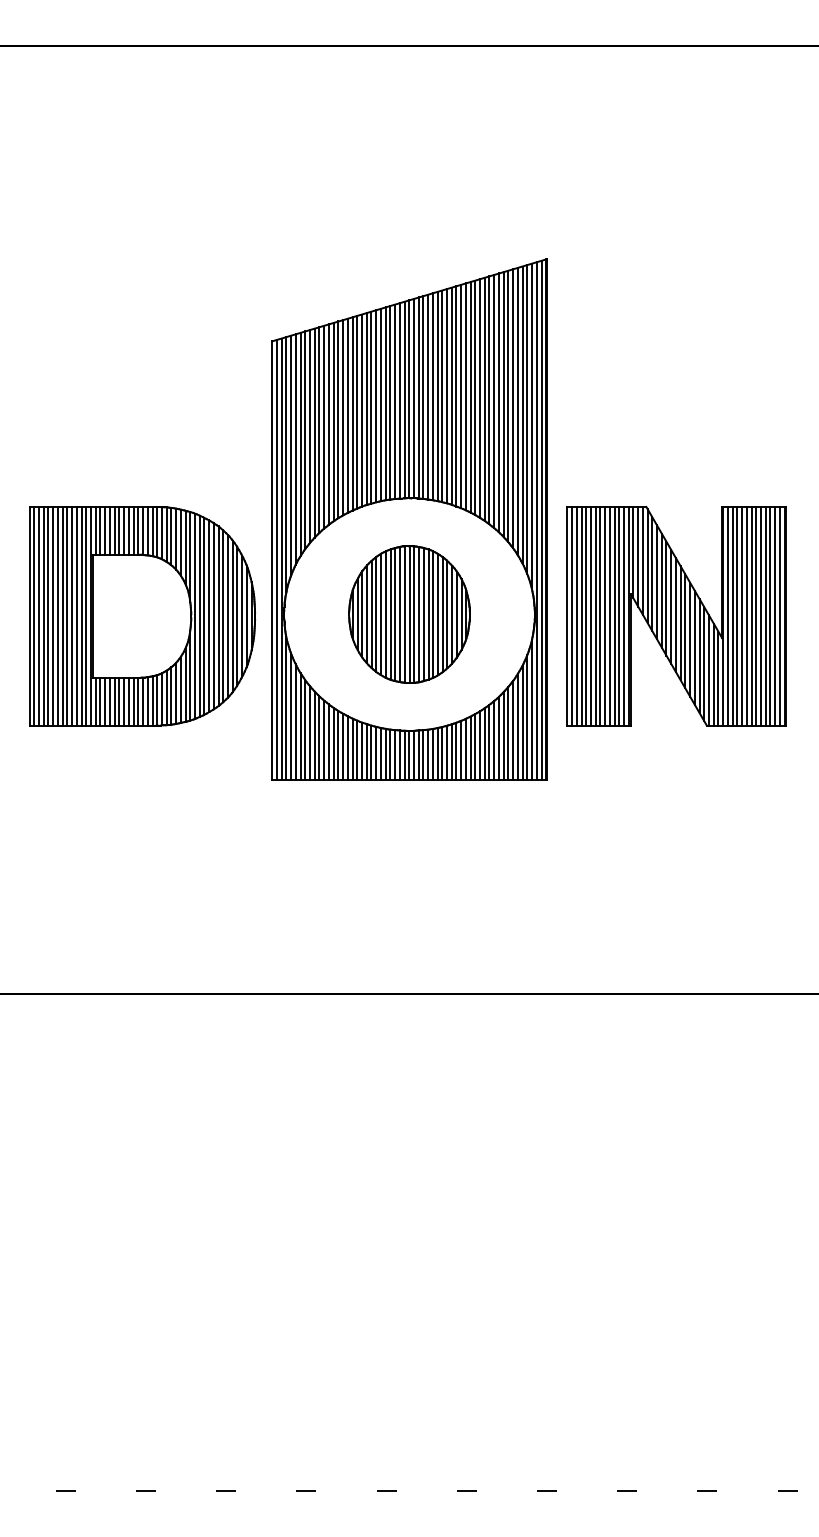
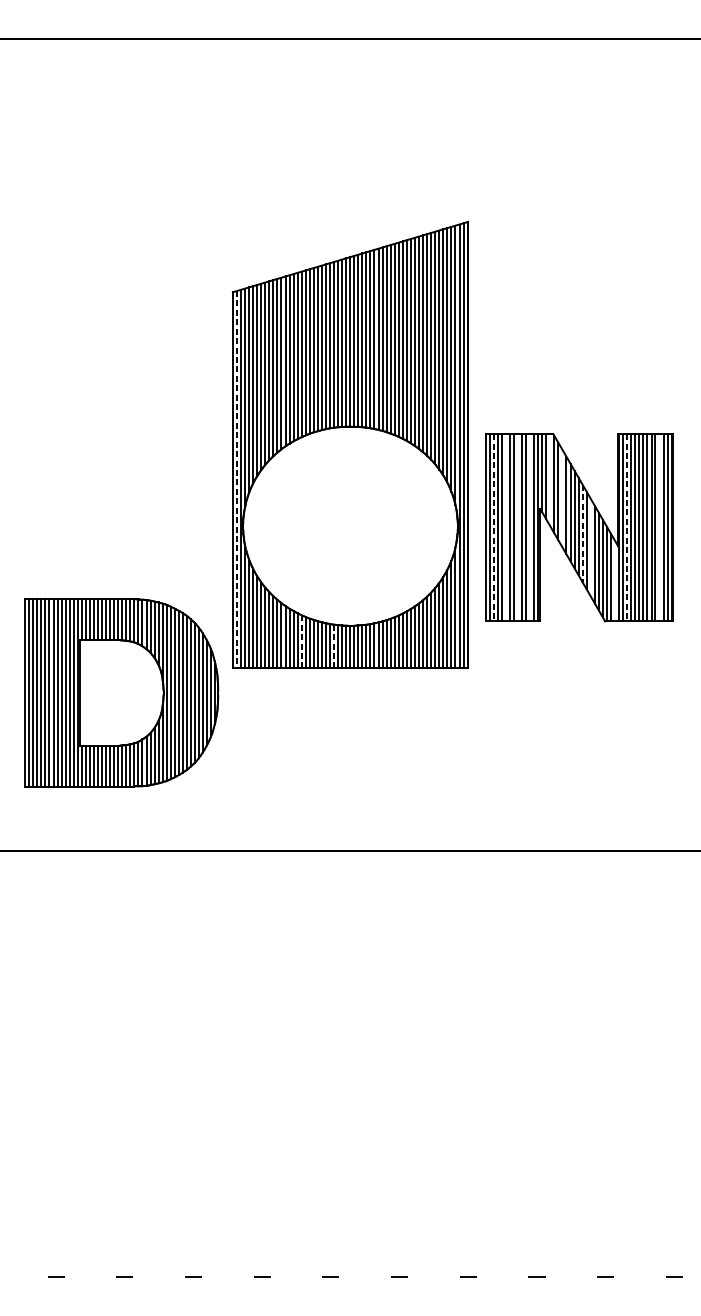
line: (276, 560) -> (236, 479), solid -> dashed
line: (642, 560) -> (550, 479), removed
line: (656, 582) -> (562, 498), removed
part: (409, 614) -> (350, 526), removed
part: (142, 616) -> (121, 693), moved
line: (576, 616) -> (493, 527), solid -> dashed
line: (590, 616) -> (505, 527), removed
line: (605, 616) -> (518, 527), removed
line: (619, 616) -> (530, 527), removed
line: (732, 616) -> (627, 527), solid -> dashed
line: (770, 616) -> (659, 527), removed
line: (680, 623) -> (582, 533), solid -> dashed
line: (690, 639) -> (591, 547), removed
line: (718, 678) -> (615, 580), removed
line: (352, 749) -> (301, 641), solid -> dashed
line: (390, 755) -> (334, 646), solid -> dashed

